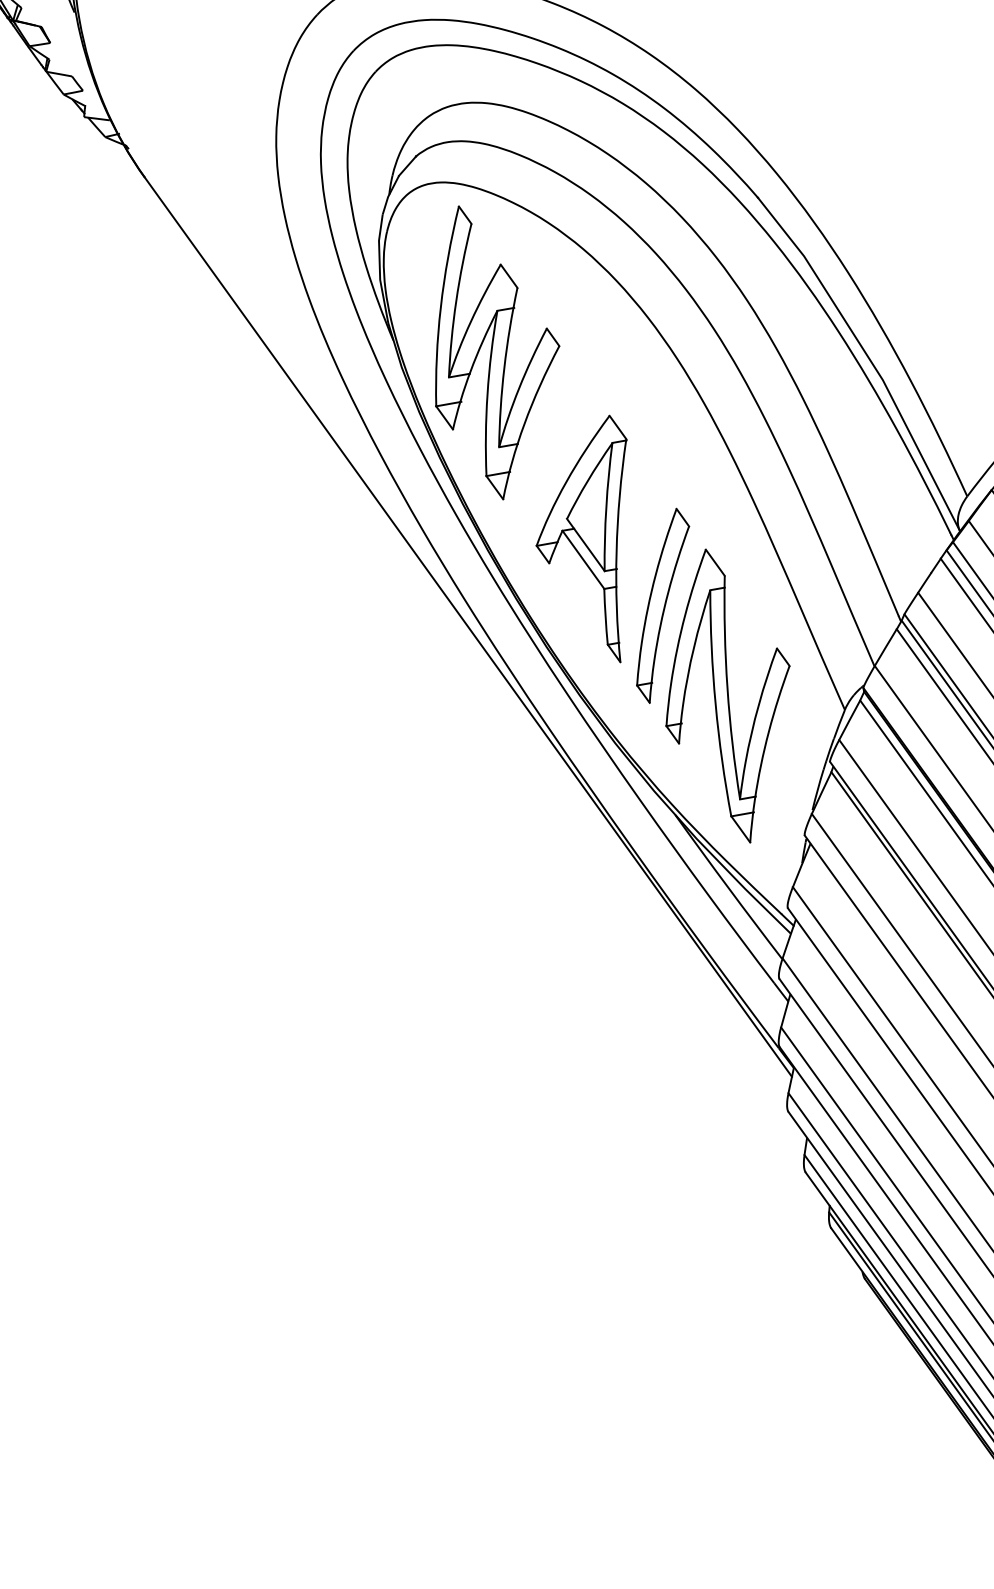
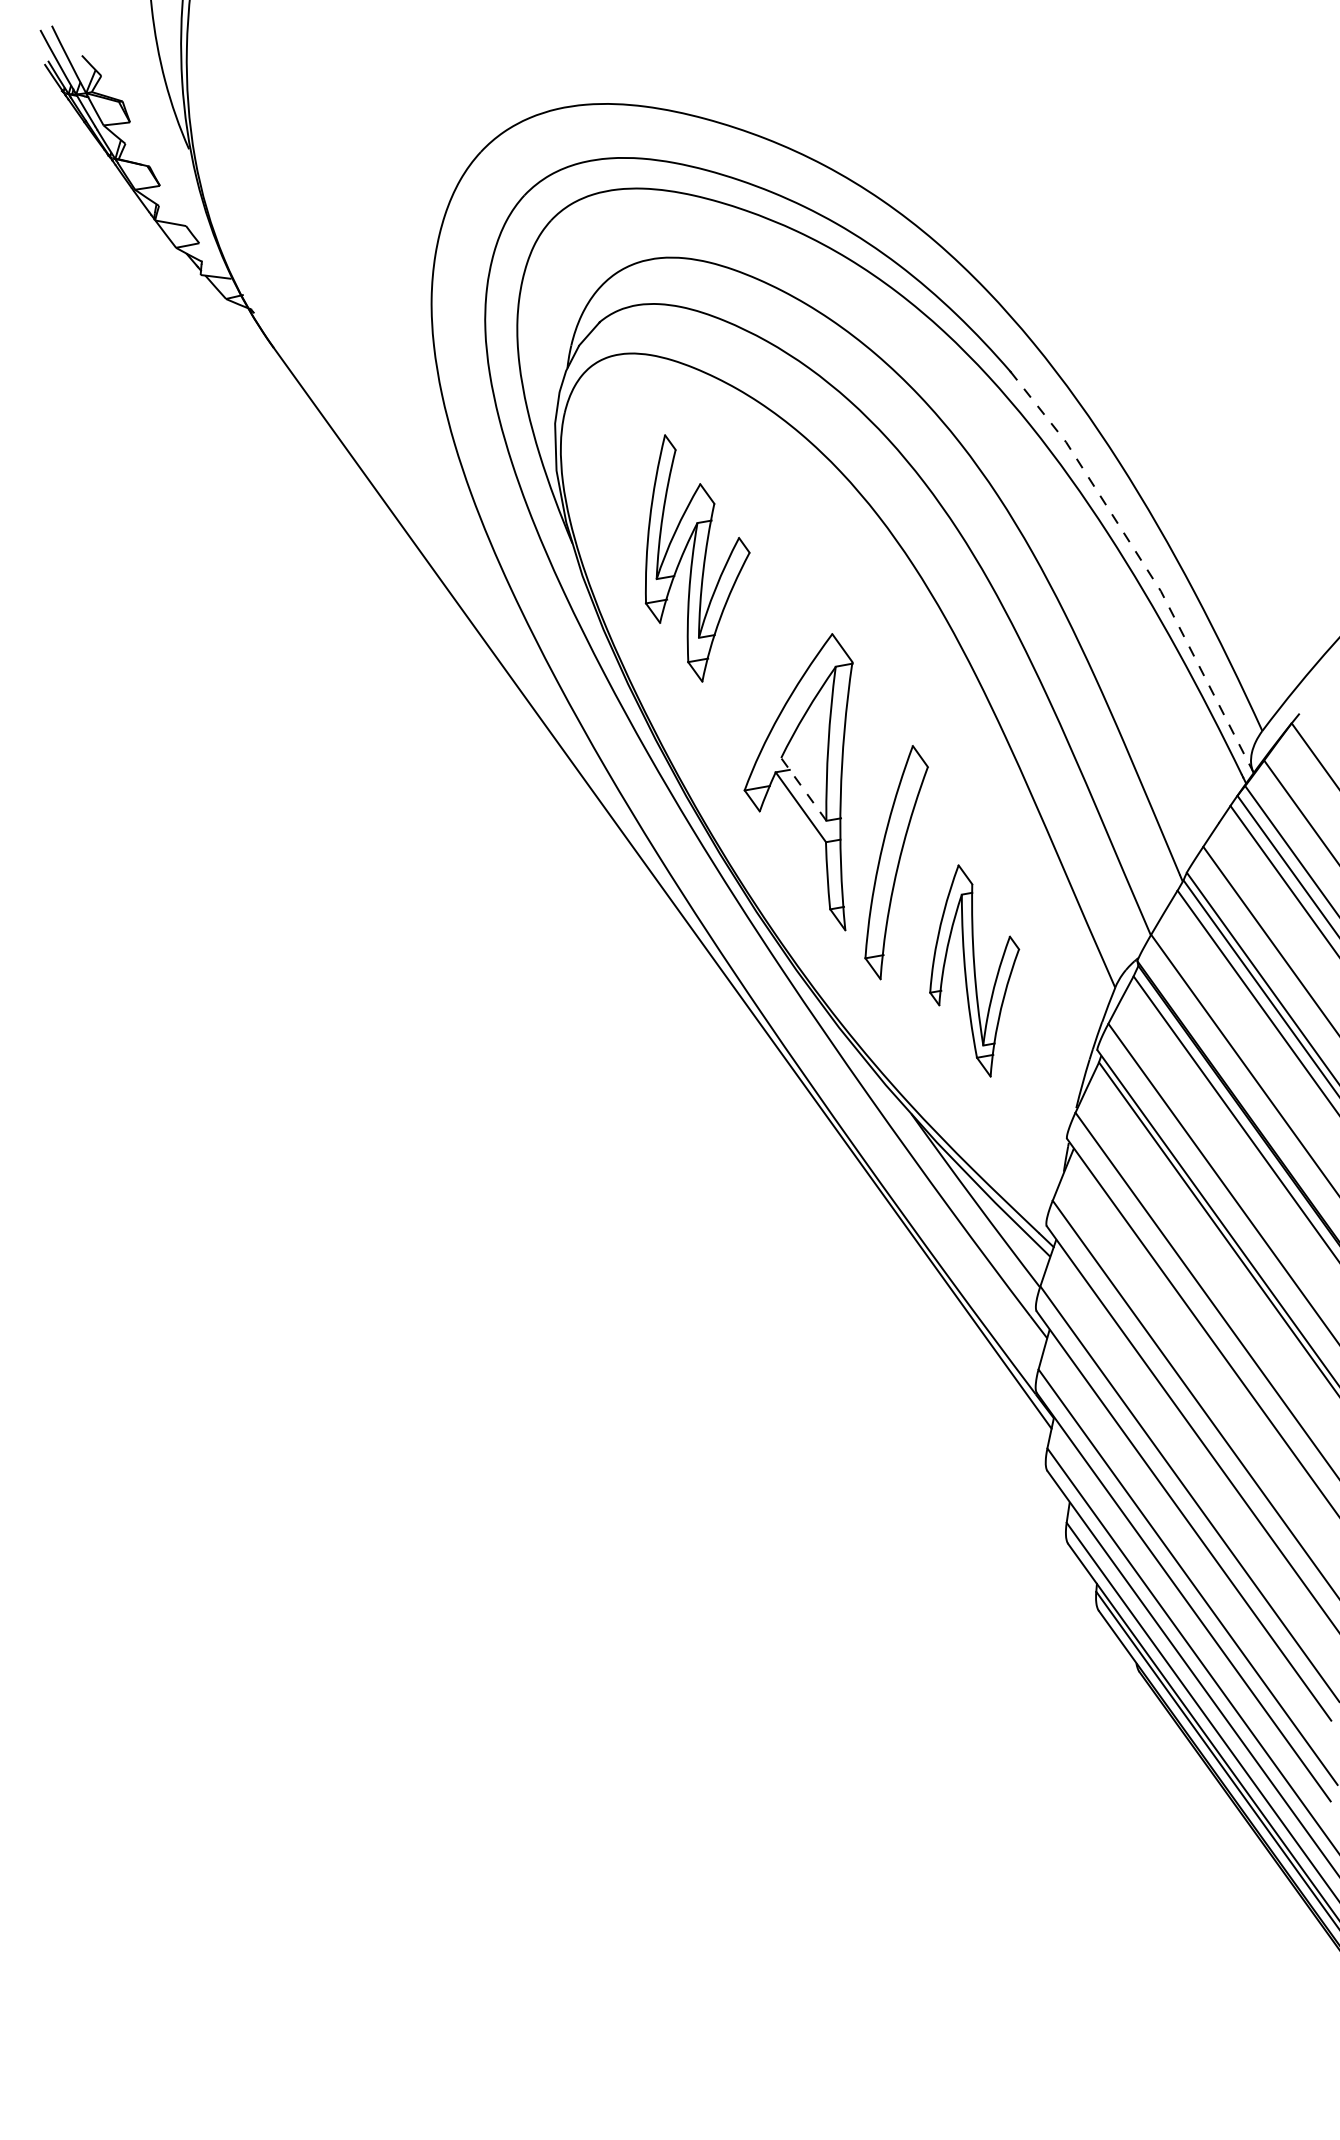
part: (497, 352) -> (697, 558), size x0.7
line: (869, 358) -> (1144, 565), solid -> dashed
line: (585, 545) -> (803, 789), solid -> dashed
part: (727, 695) -> (974, 970), size x0.6

